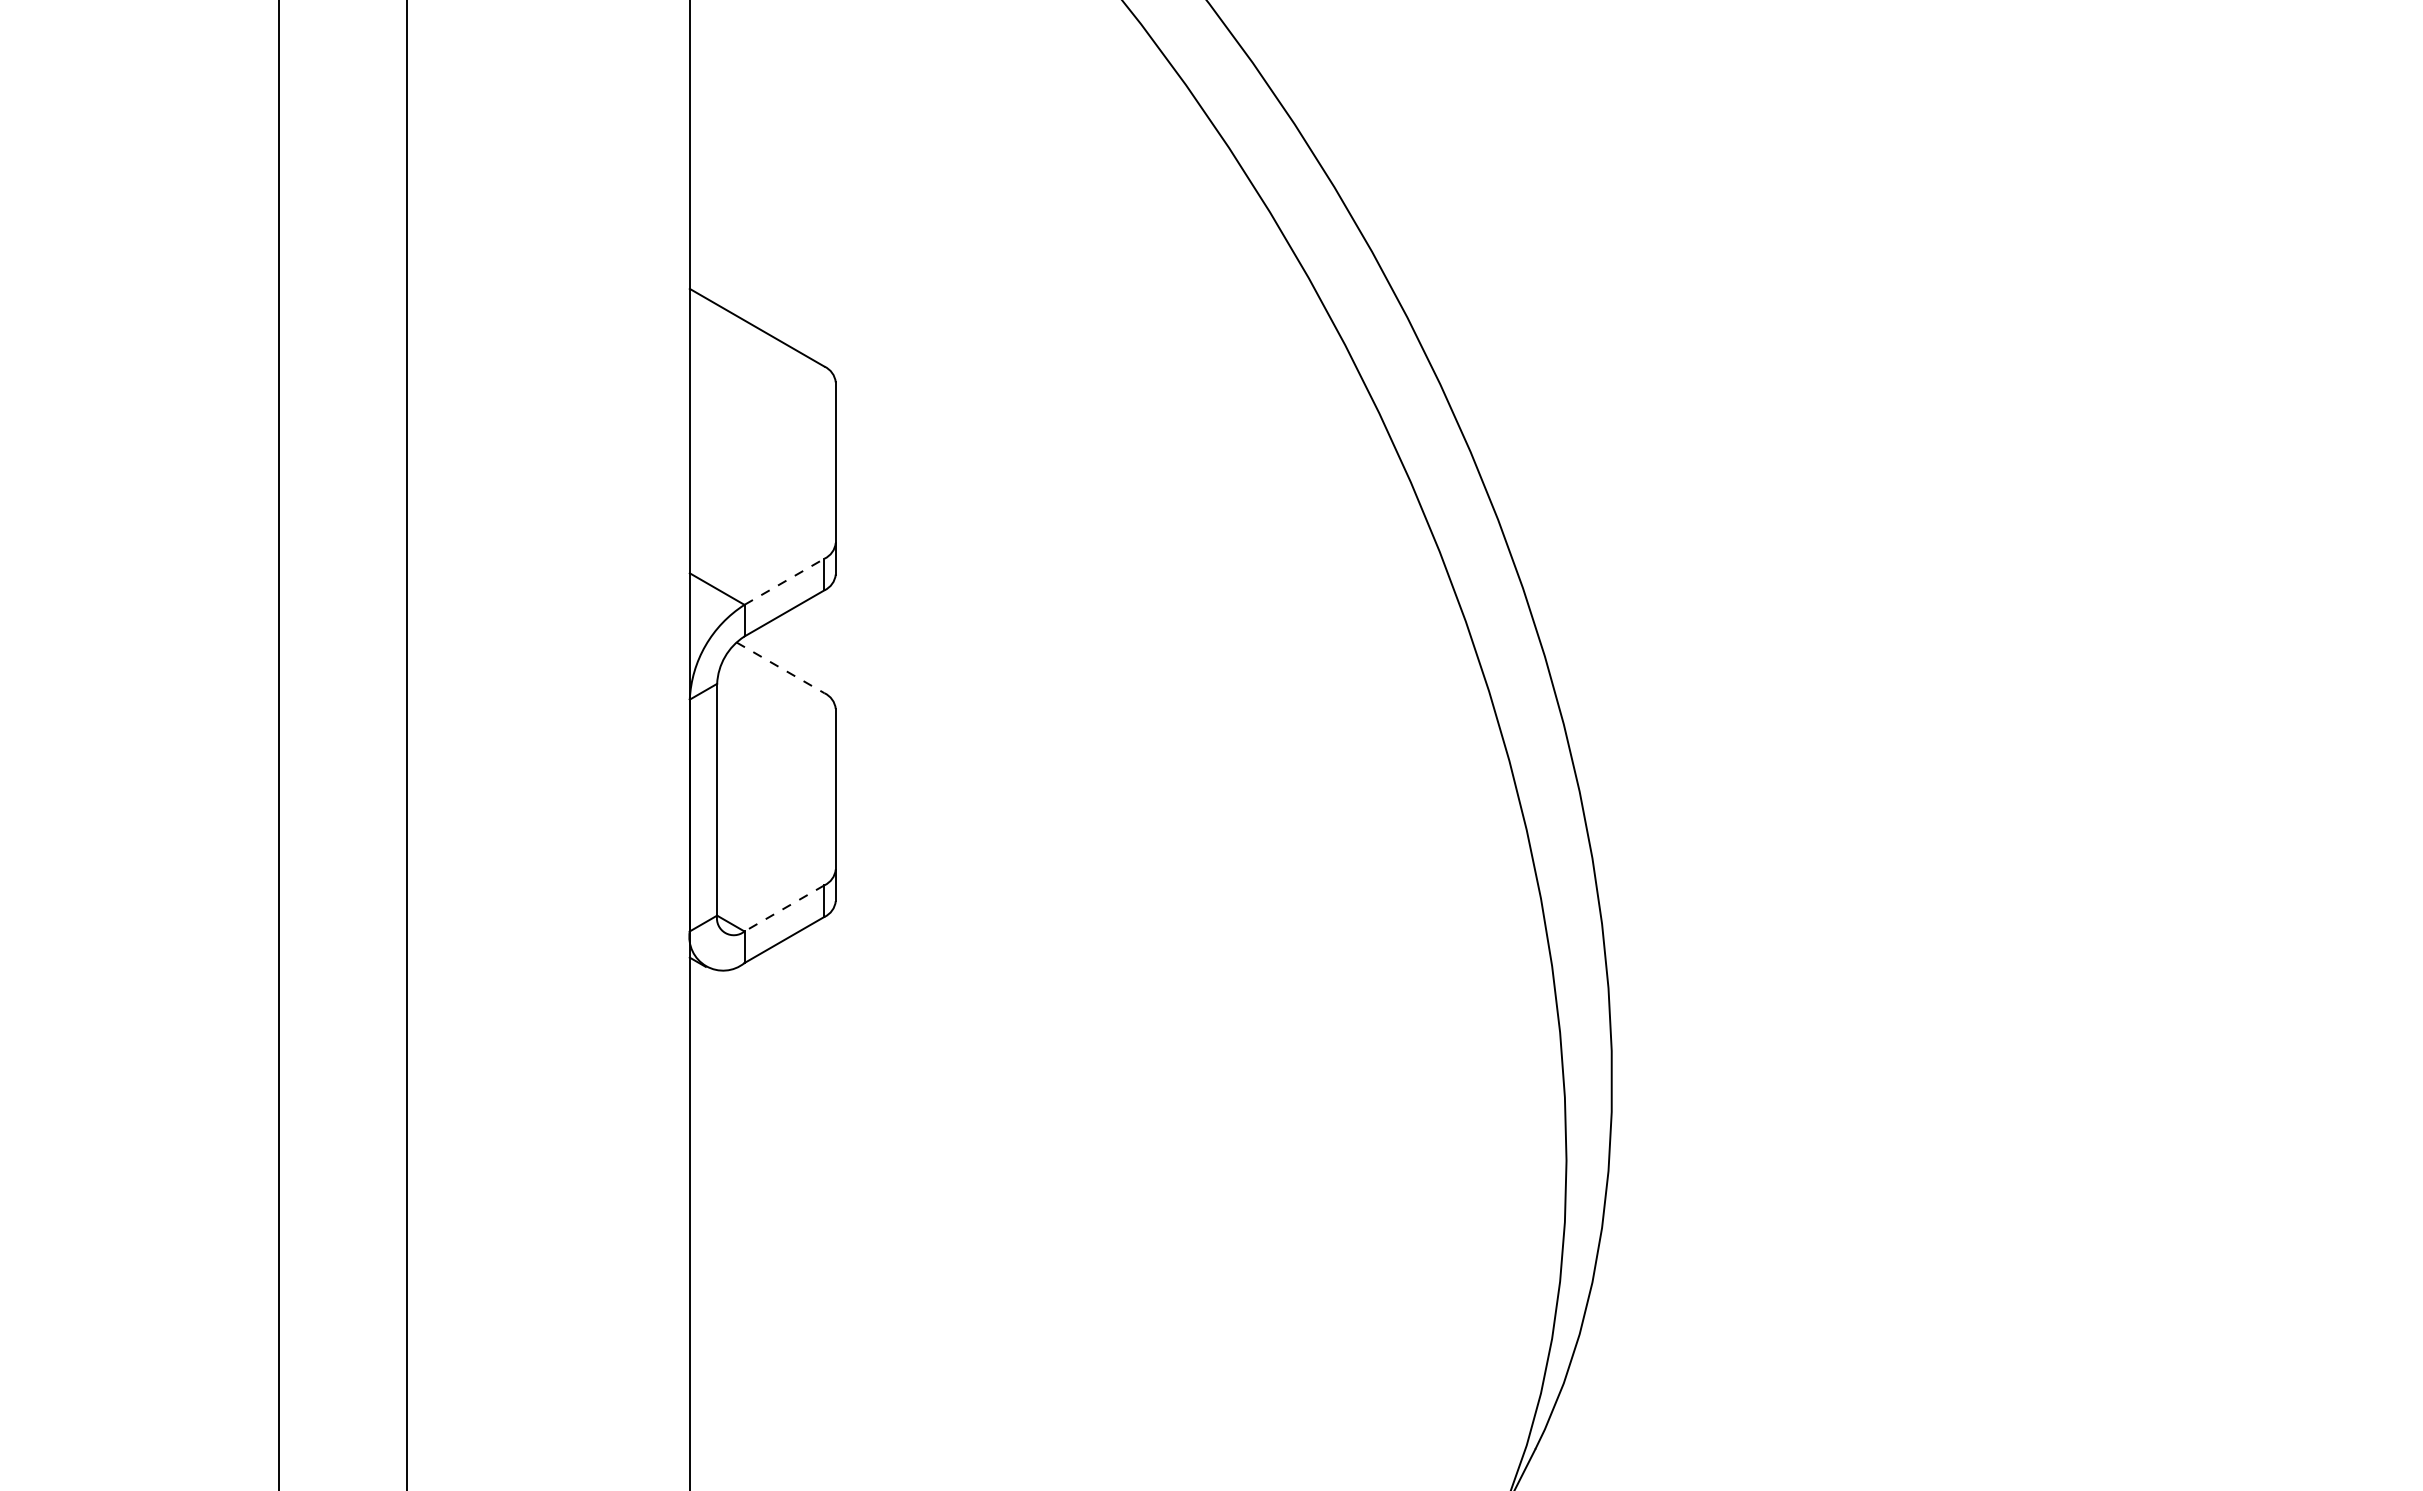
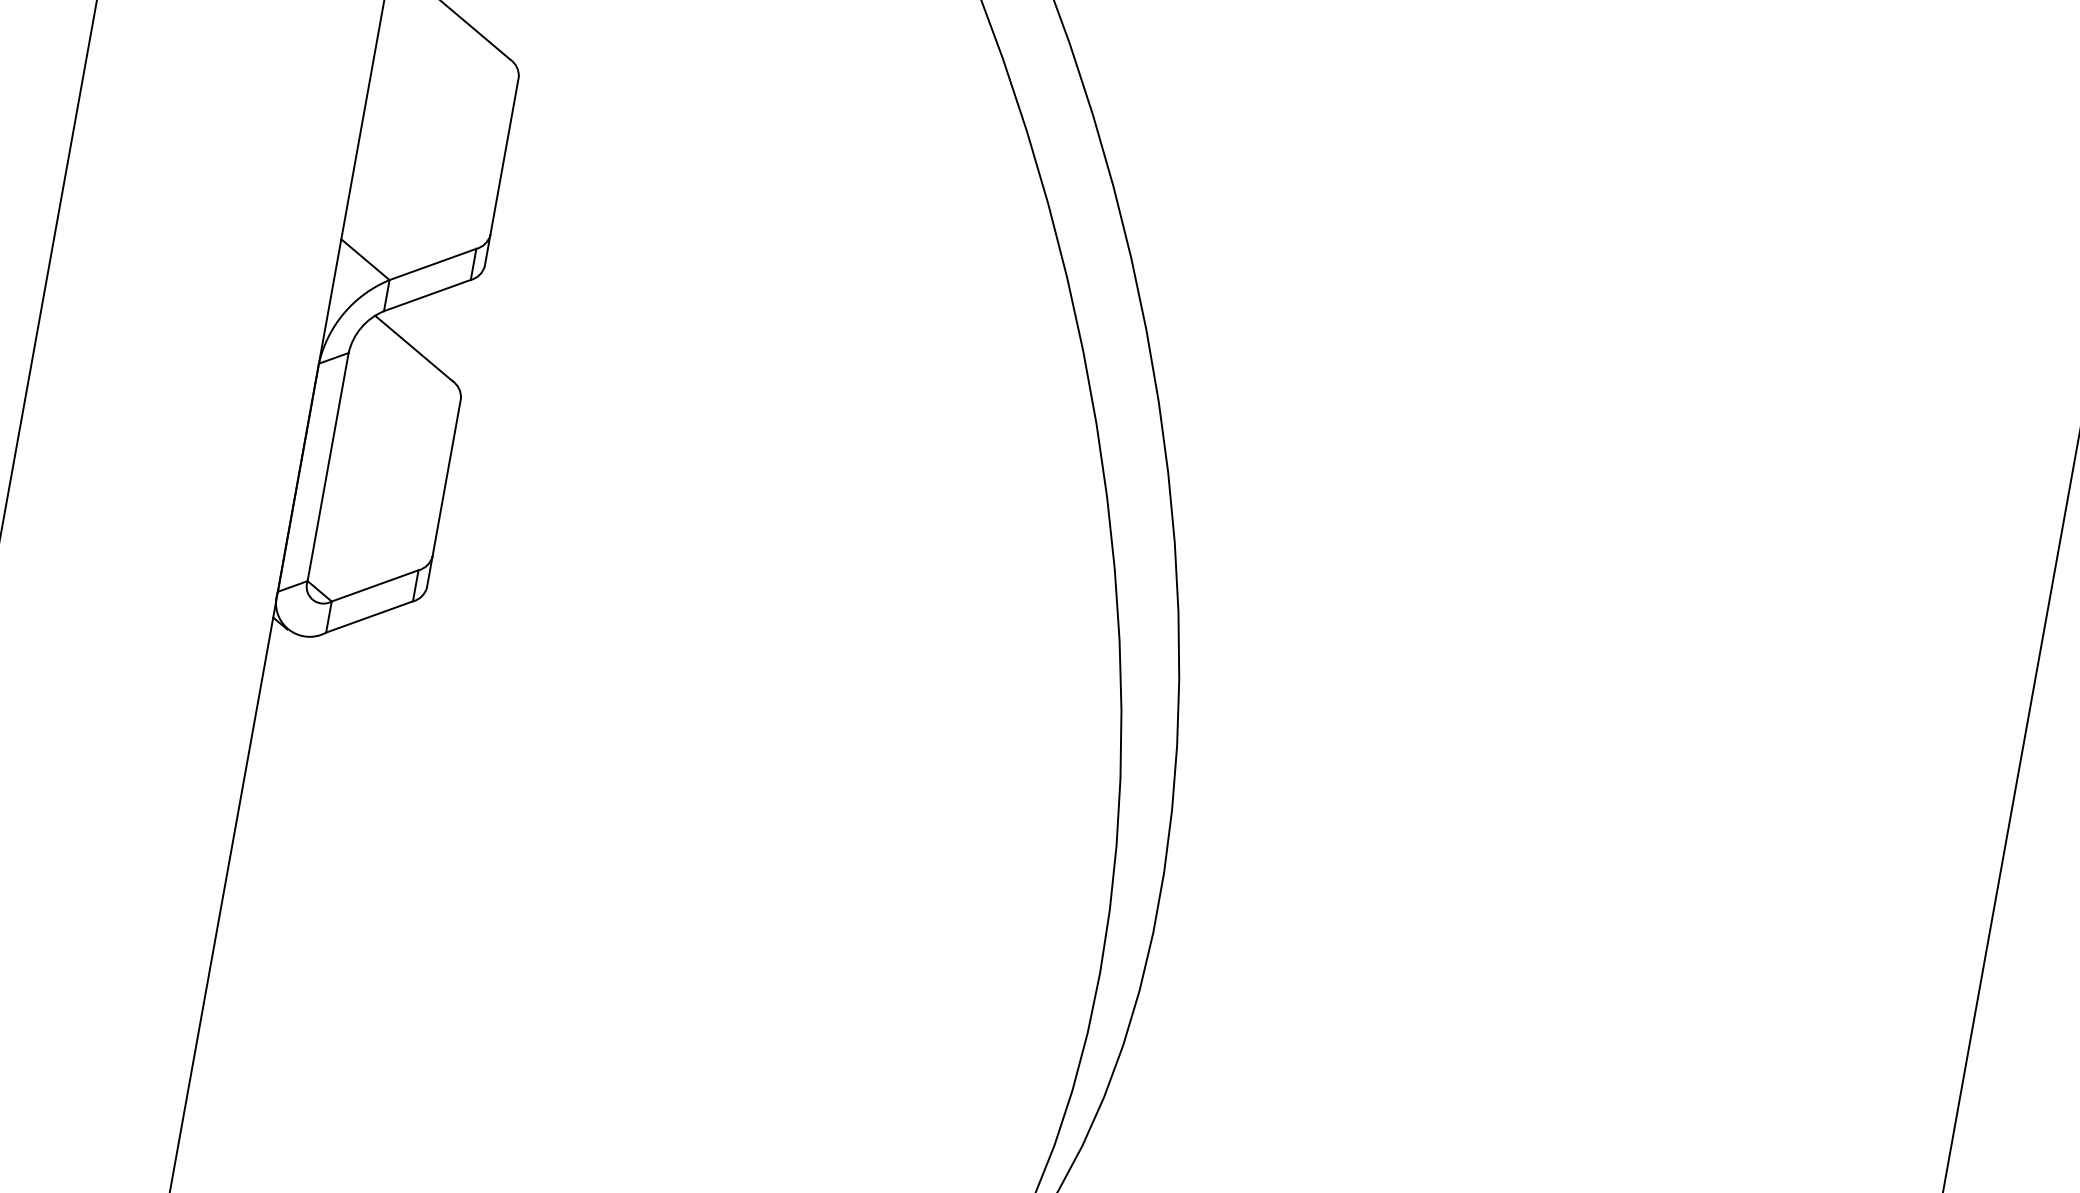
line: (784, 581) -> (433, 264), dashed -> solid
line: (780, 667) -> (413, 348), dashed -> solid
line: (784, 908) -> (375, 586), dashed -> solid

